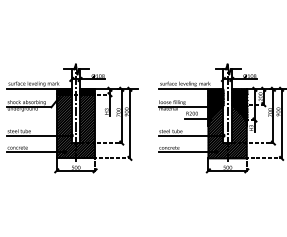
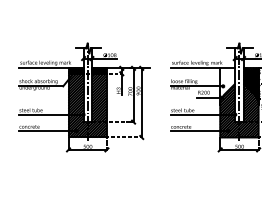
hatch: (215, 106) -> (227, 85), removed

